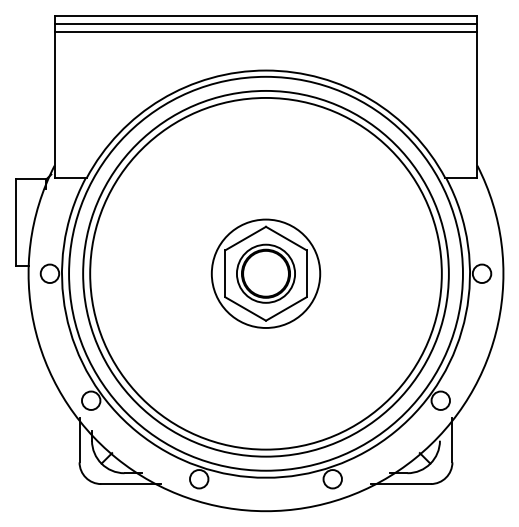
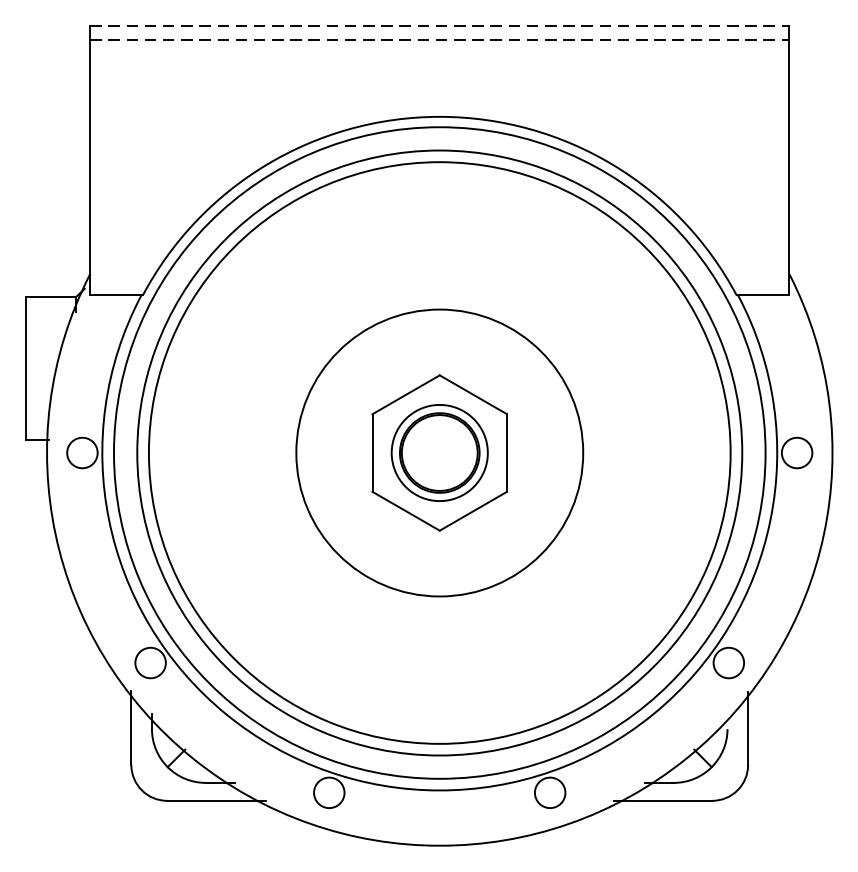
line: (266, 15) -> (440, 25), solid -> dashed
line: (266, 23) -> (440, 39), solid -> dashed
line: (265, 32) -> (438, 53), removed
circle: (265, 273) -> (438, 452), size x1.6

